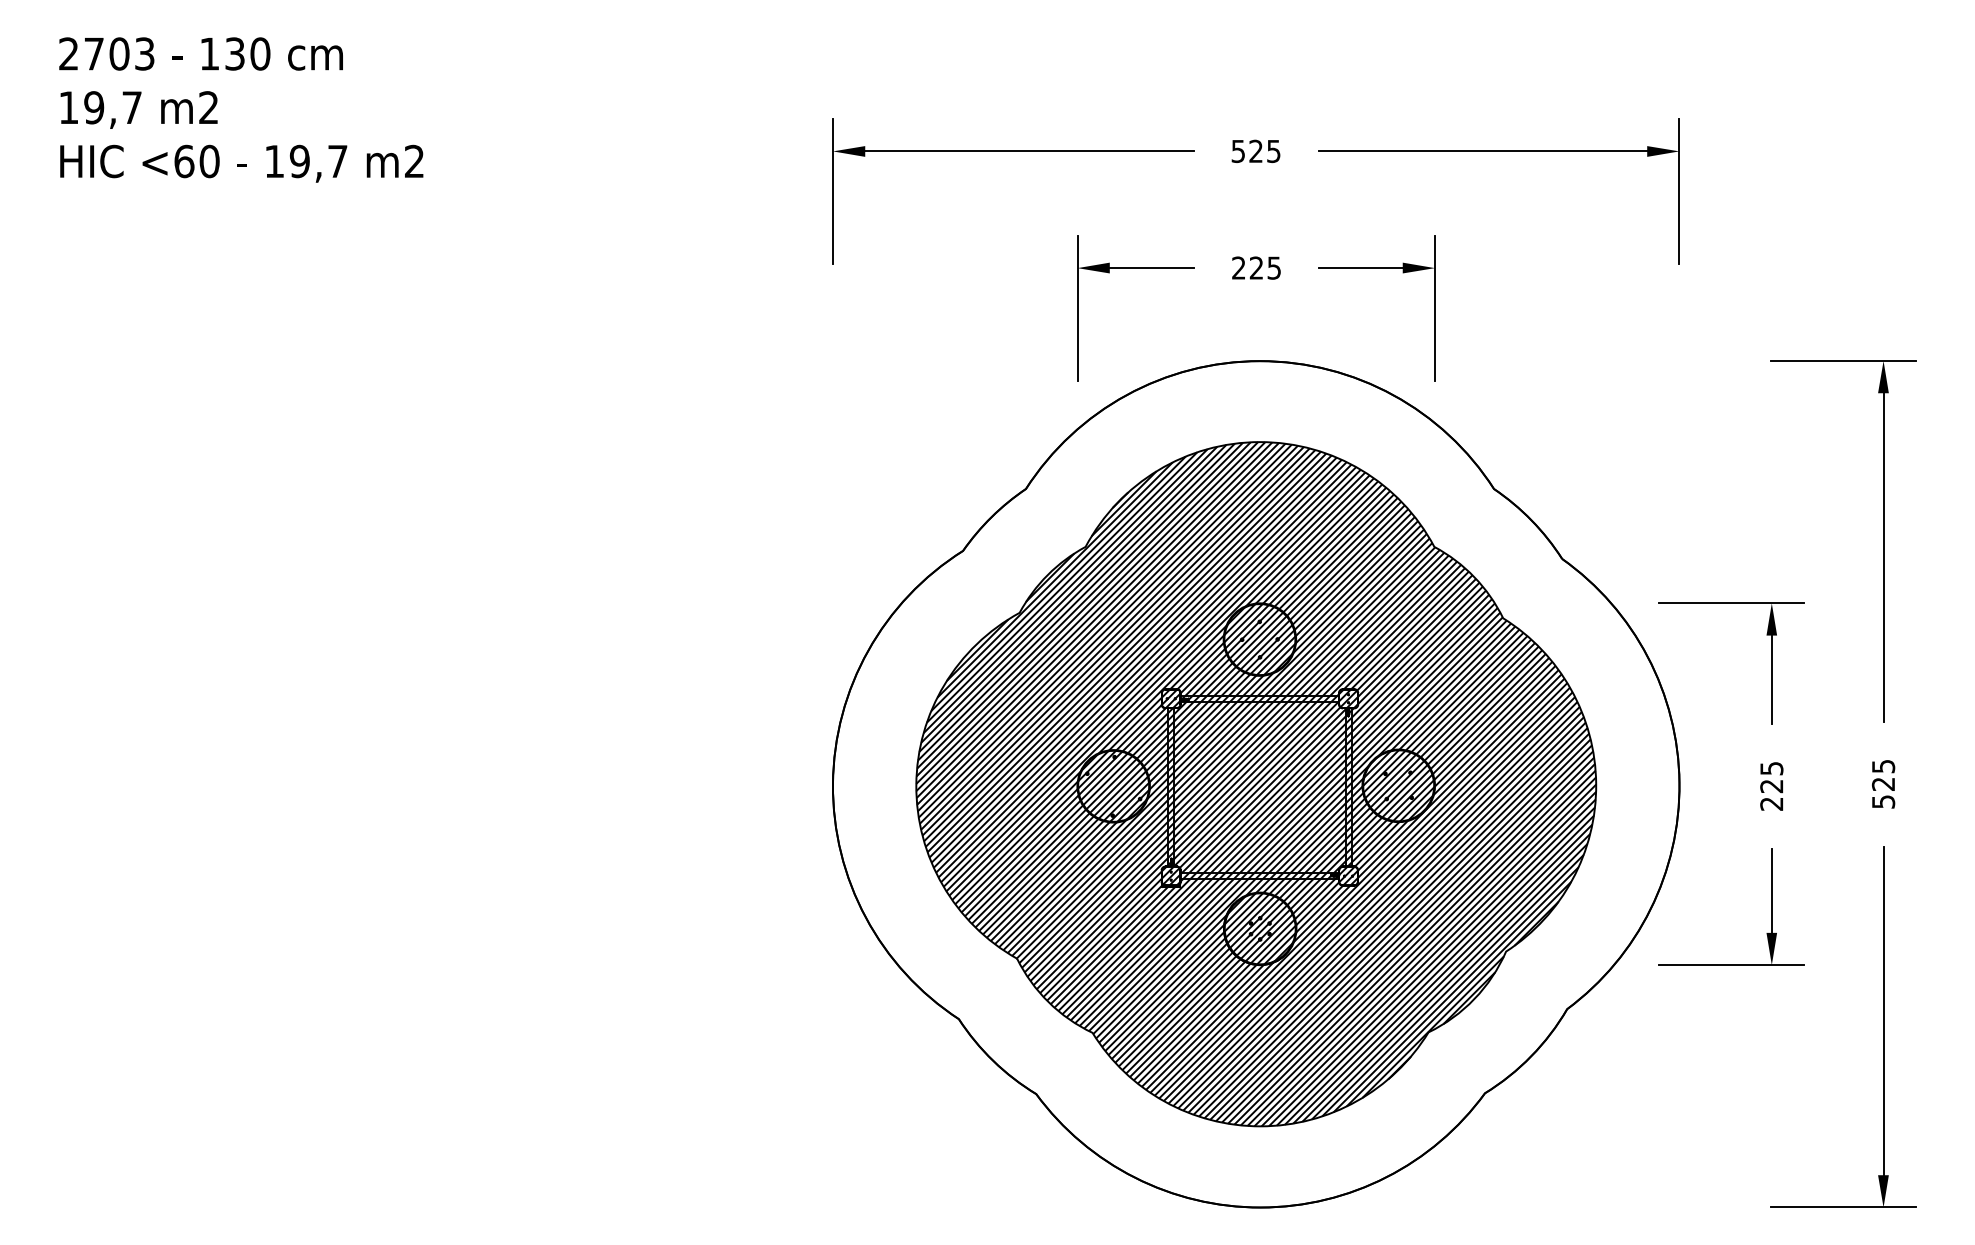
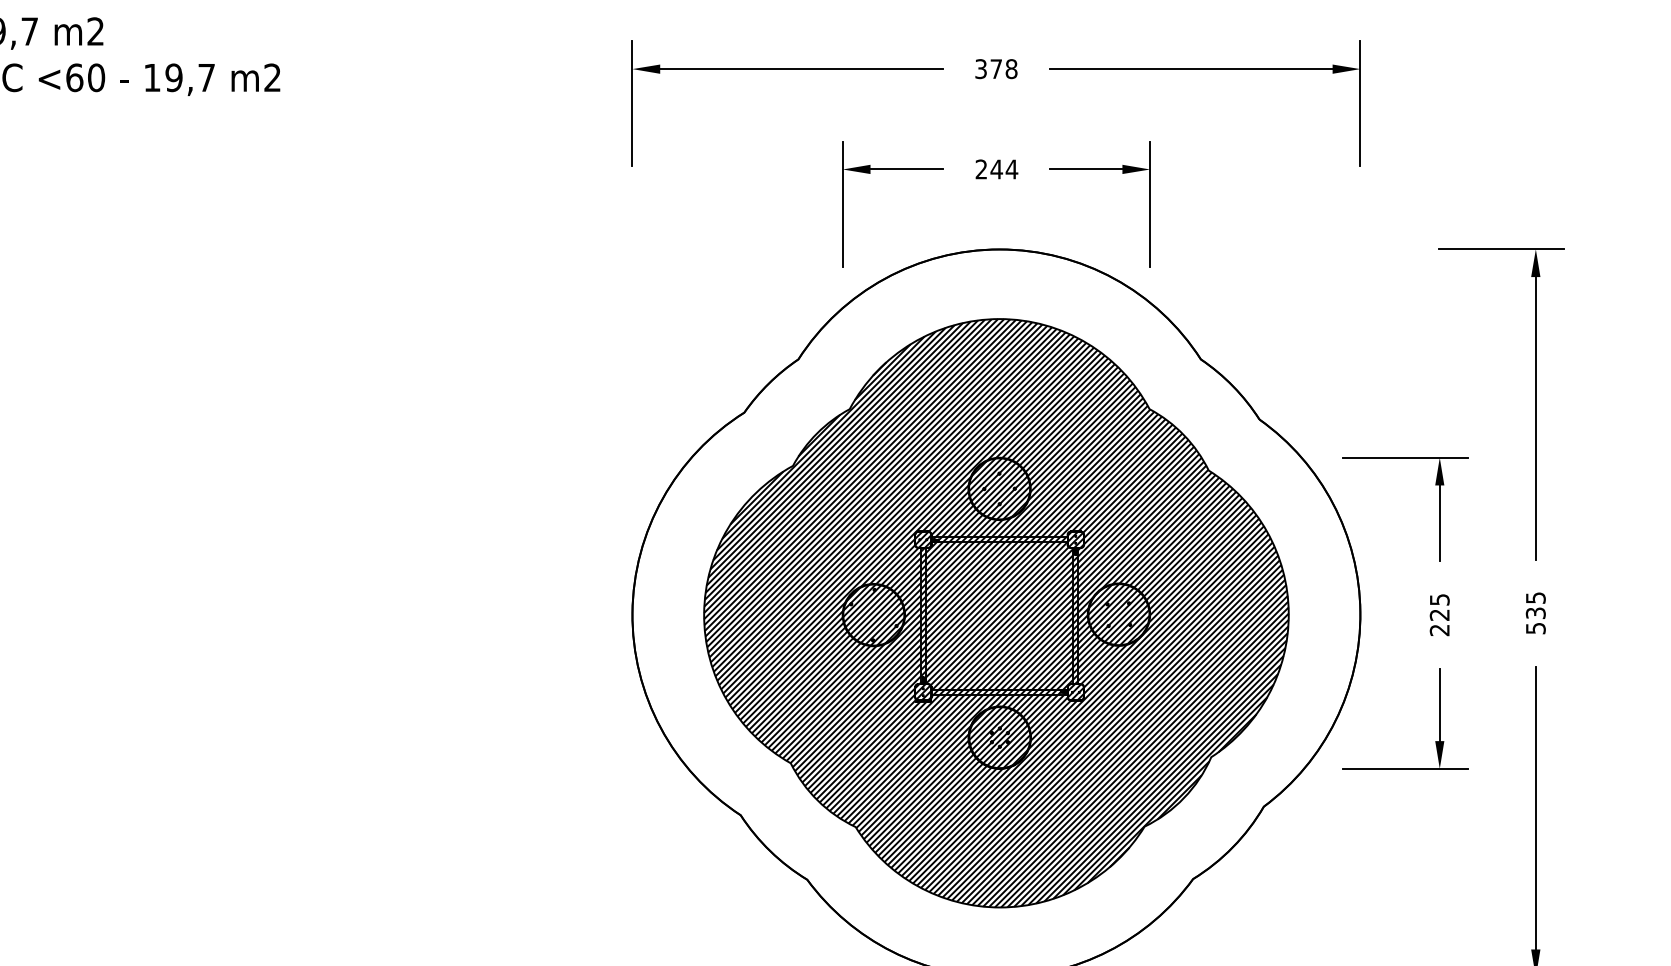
text: (1256, 150) -> (996, 68), 525 -> 378
text: (1265, 267) -> (1004, 168), 225 -> 244
text: (1883, 783) -> (1535, 612), 525 -> 535

